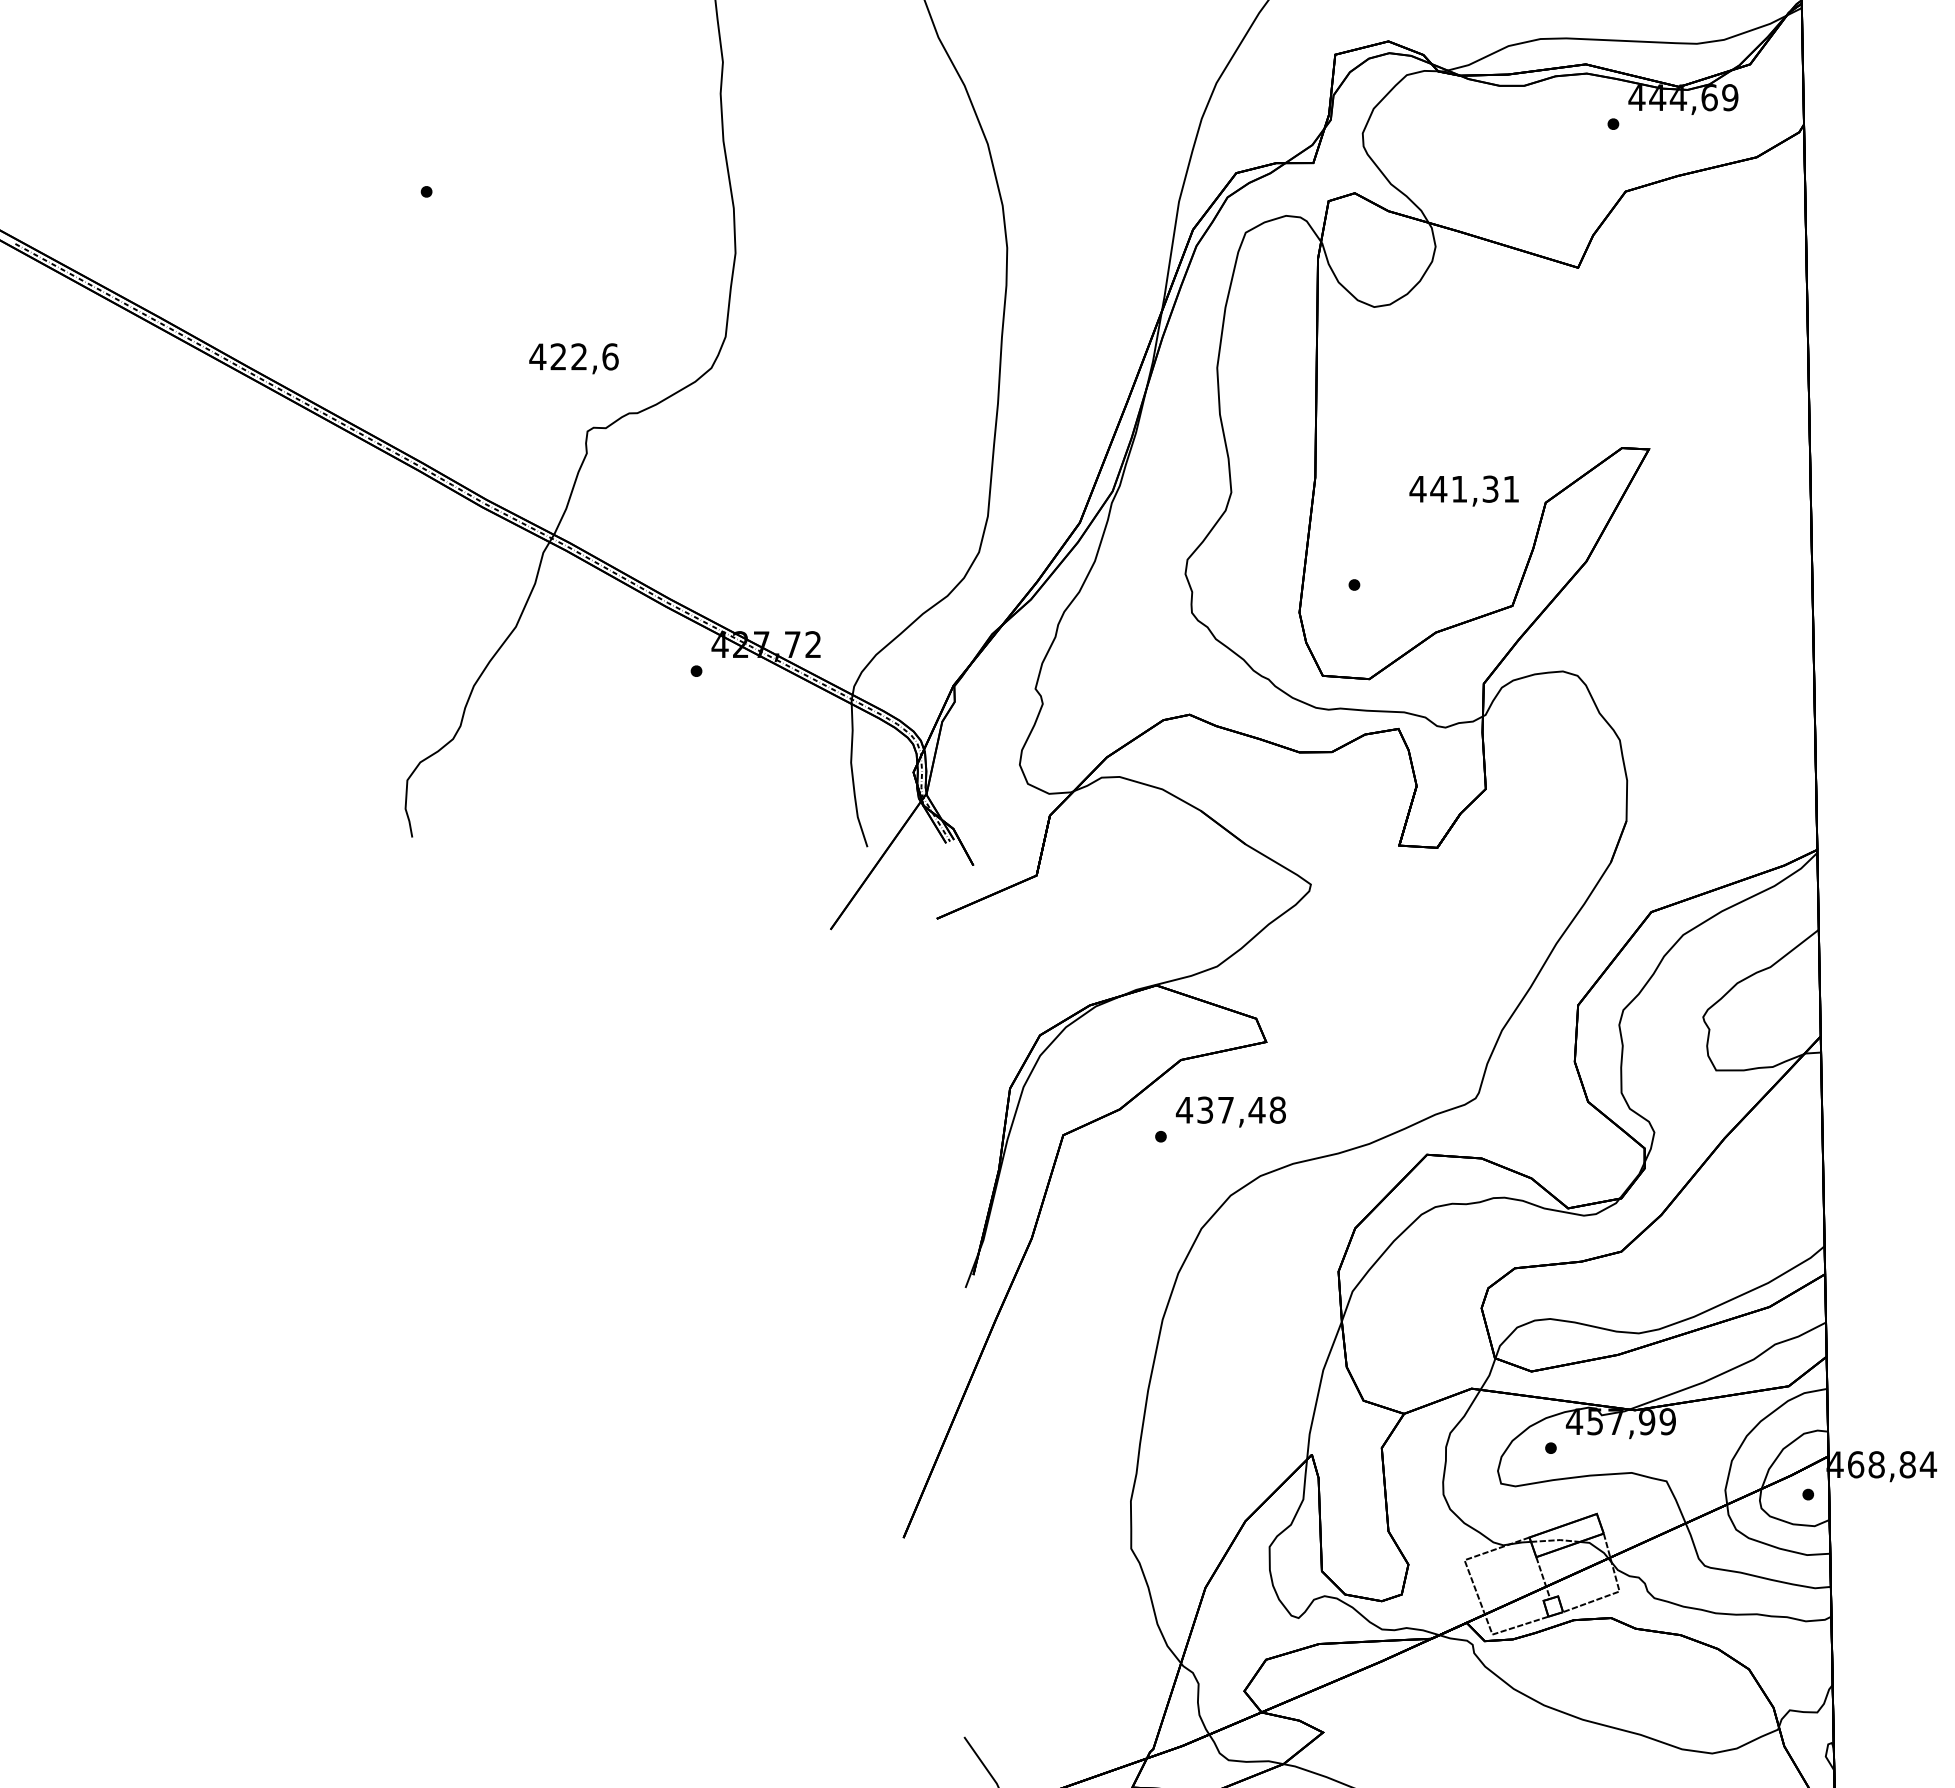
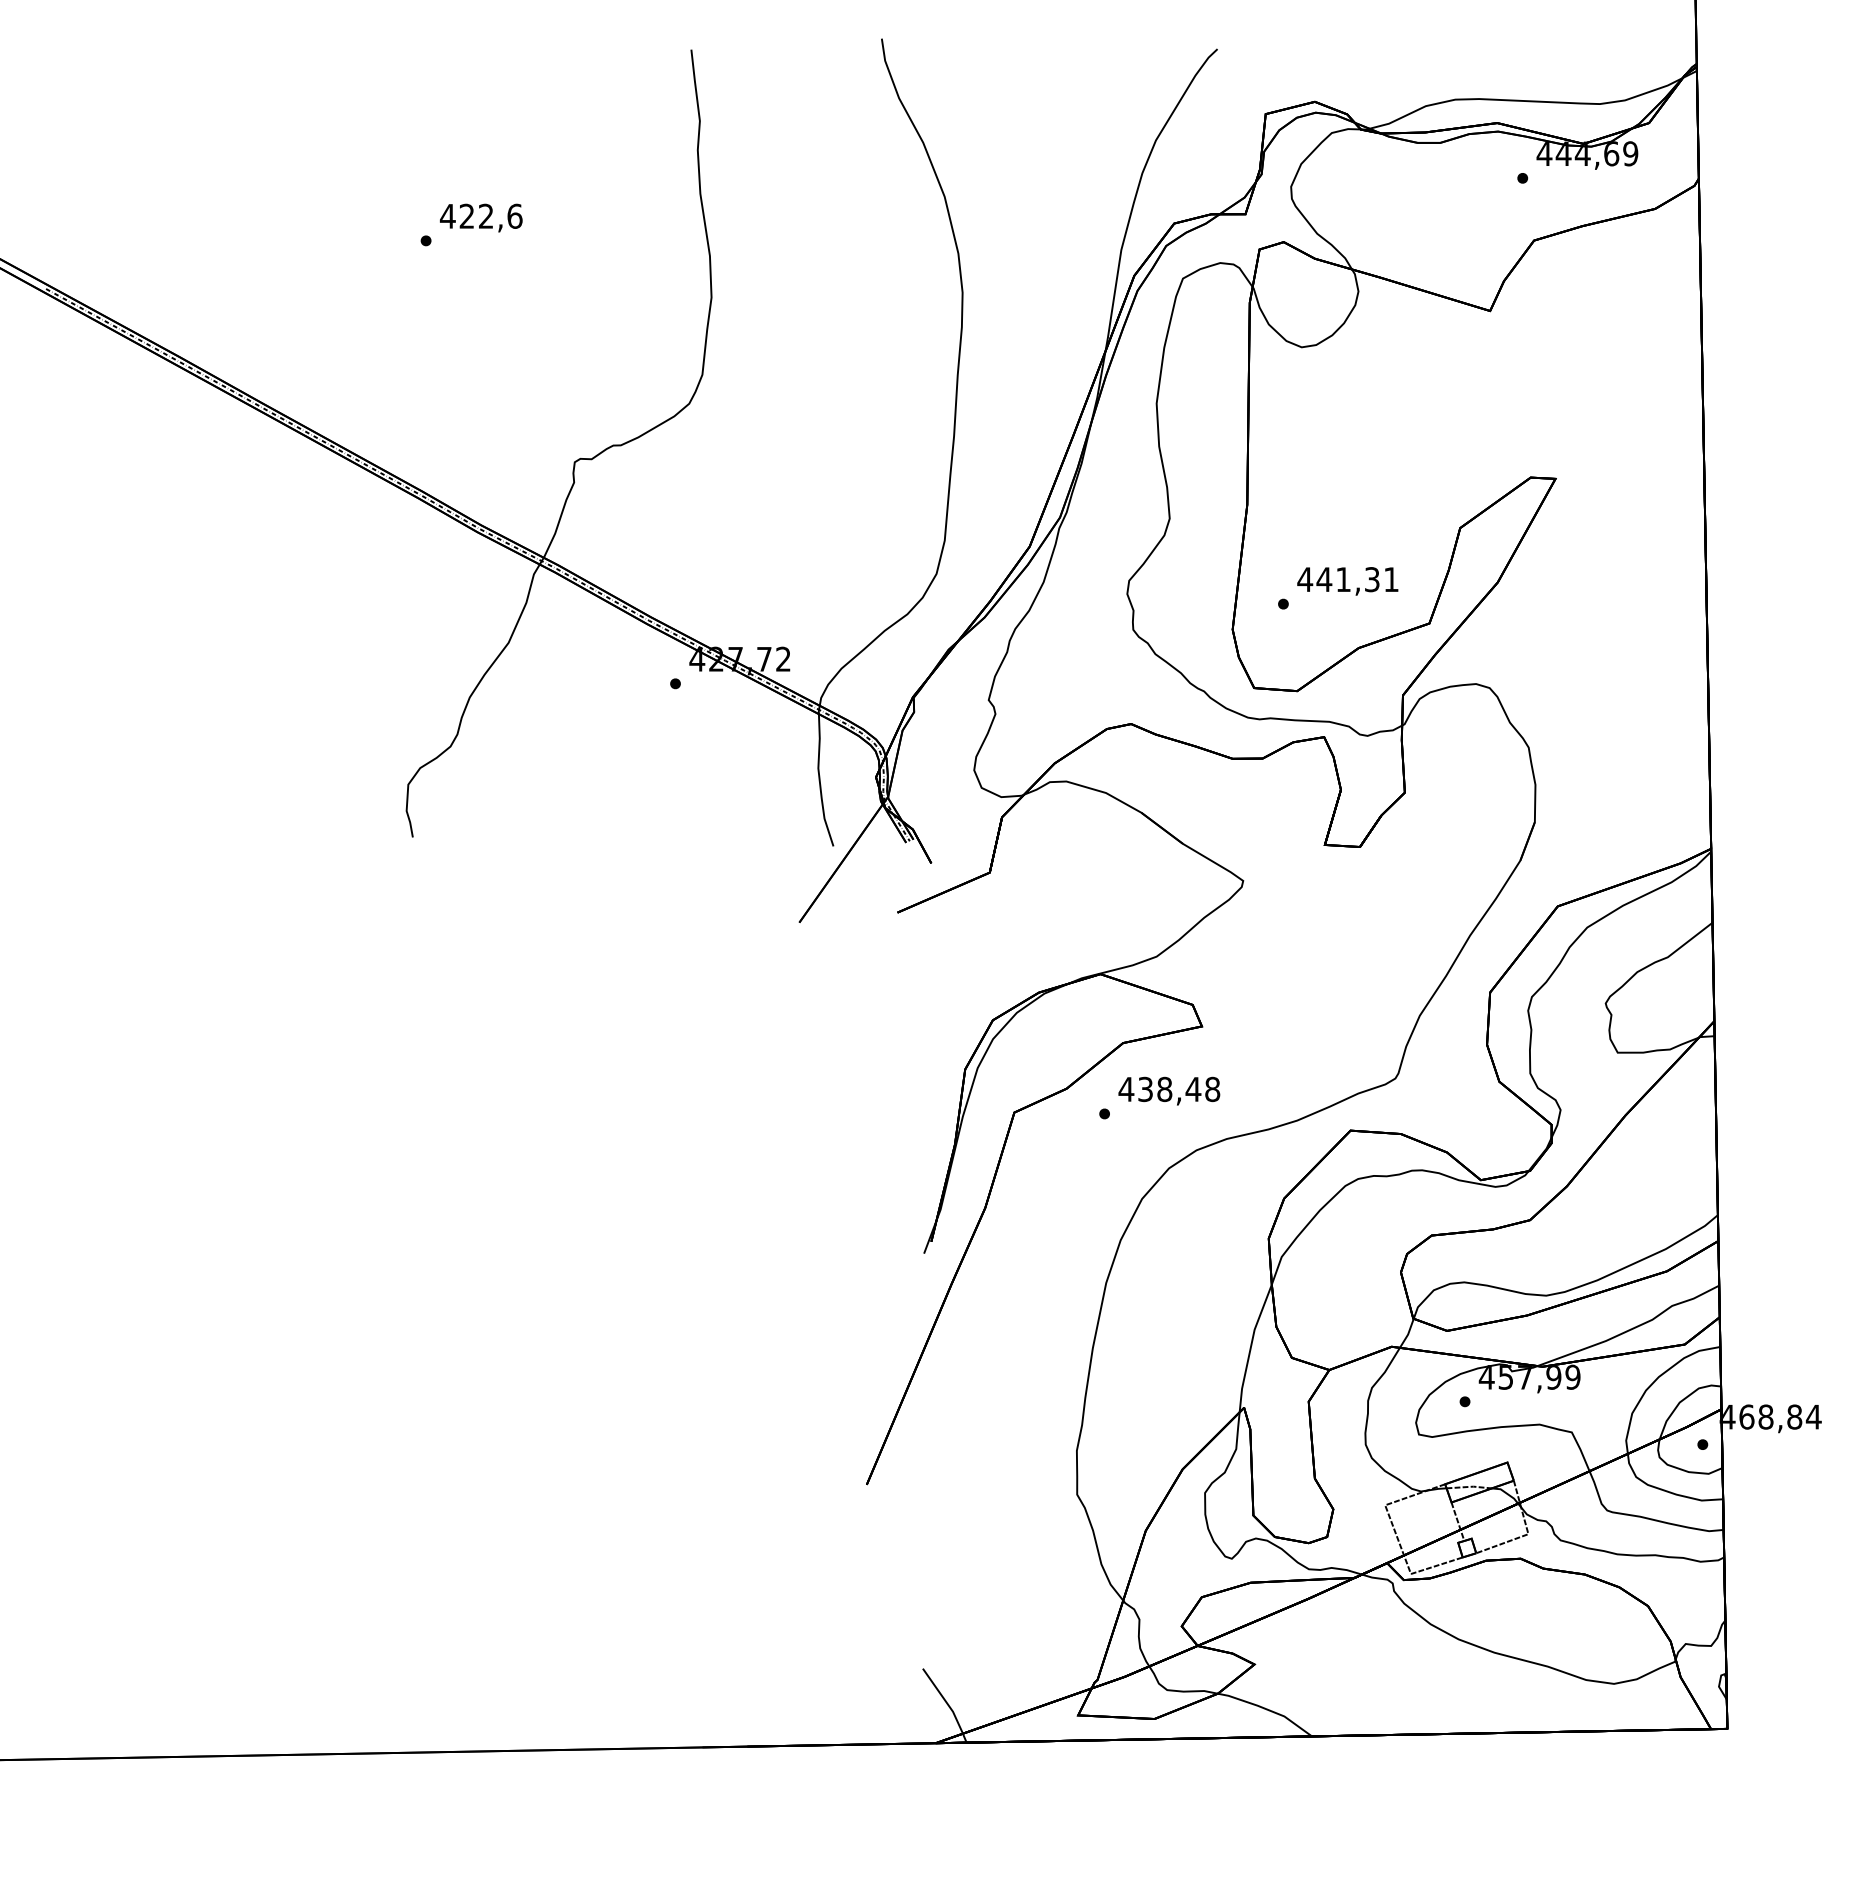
text: (574, 358) -> (481, 217), moved
text: (1463, 491) -> (1347, 581), moved
text: (1225, 1110) -> (1164, 1089), 437,48 -> 438,48

